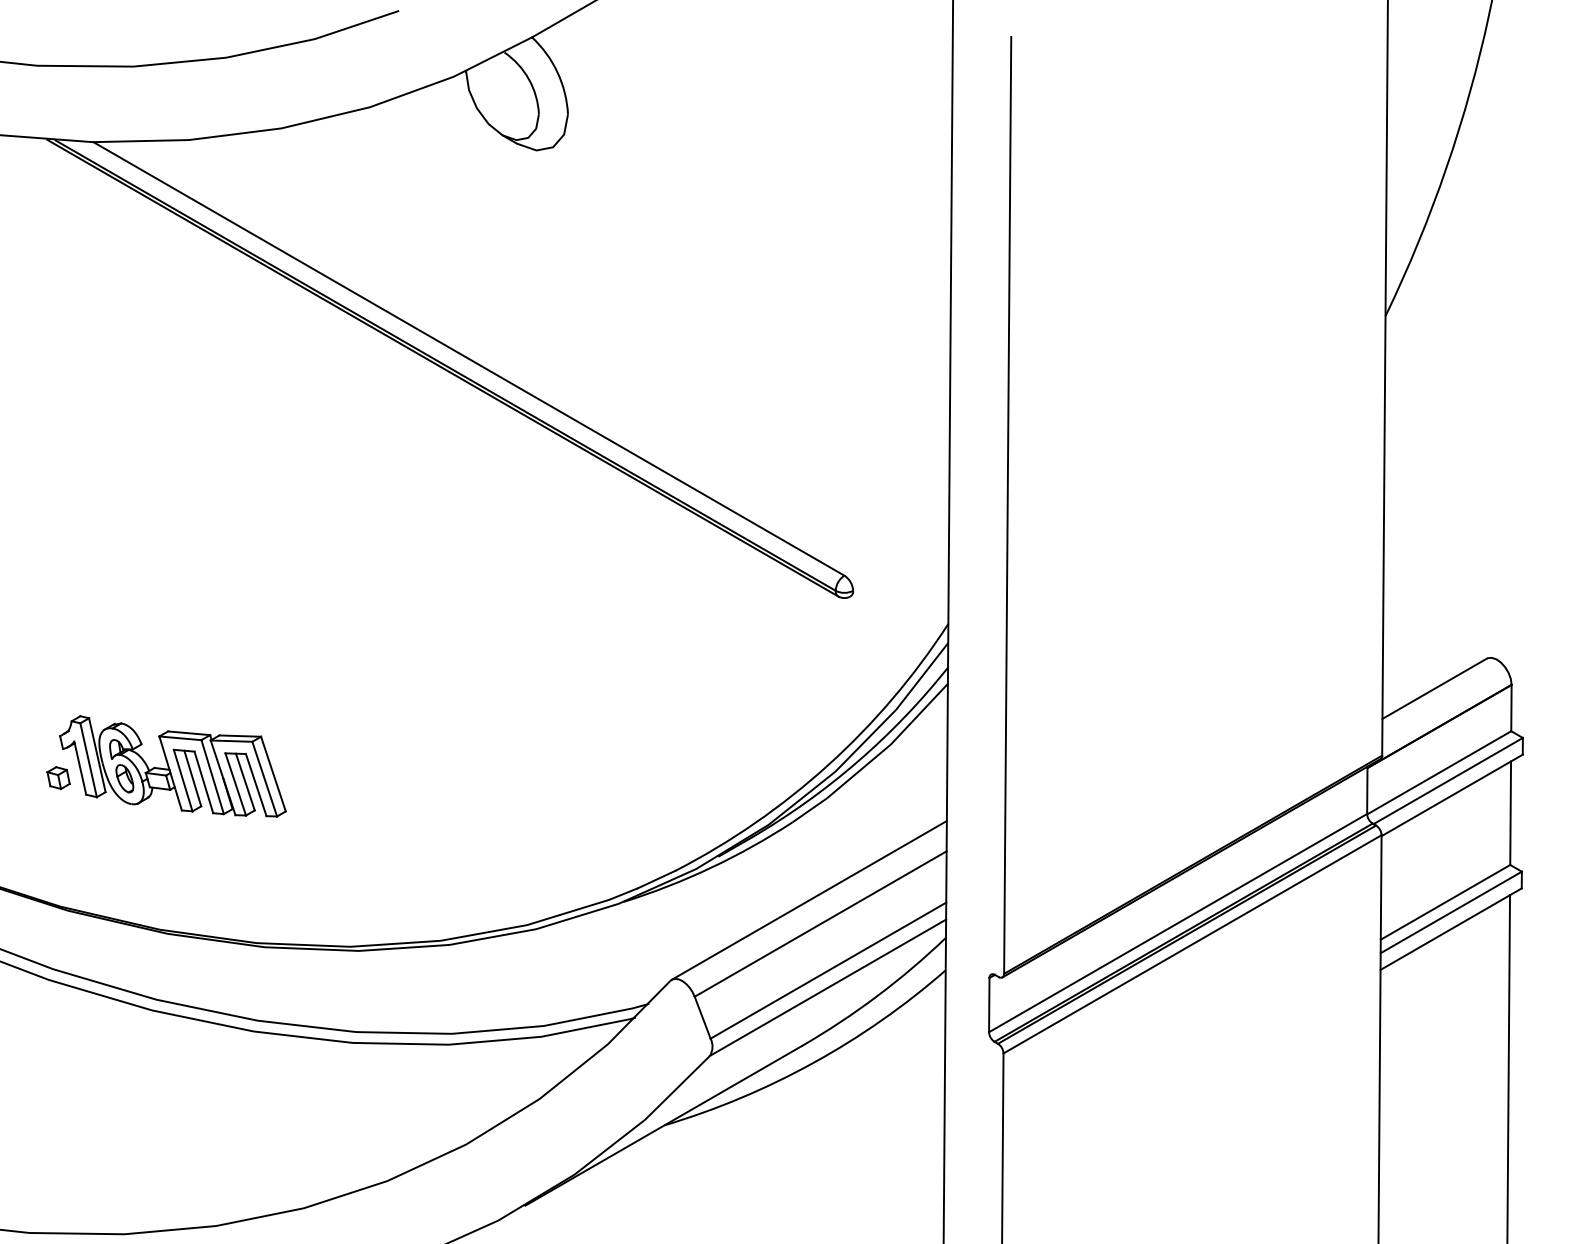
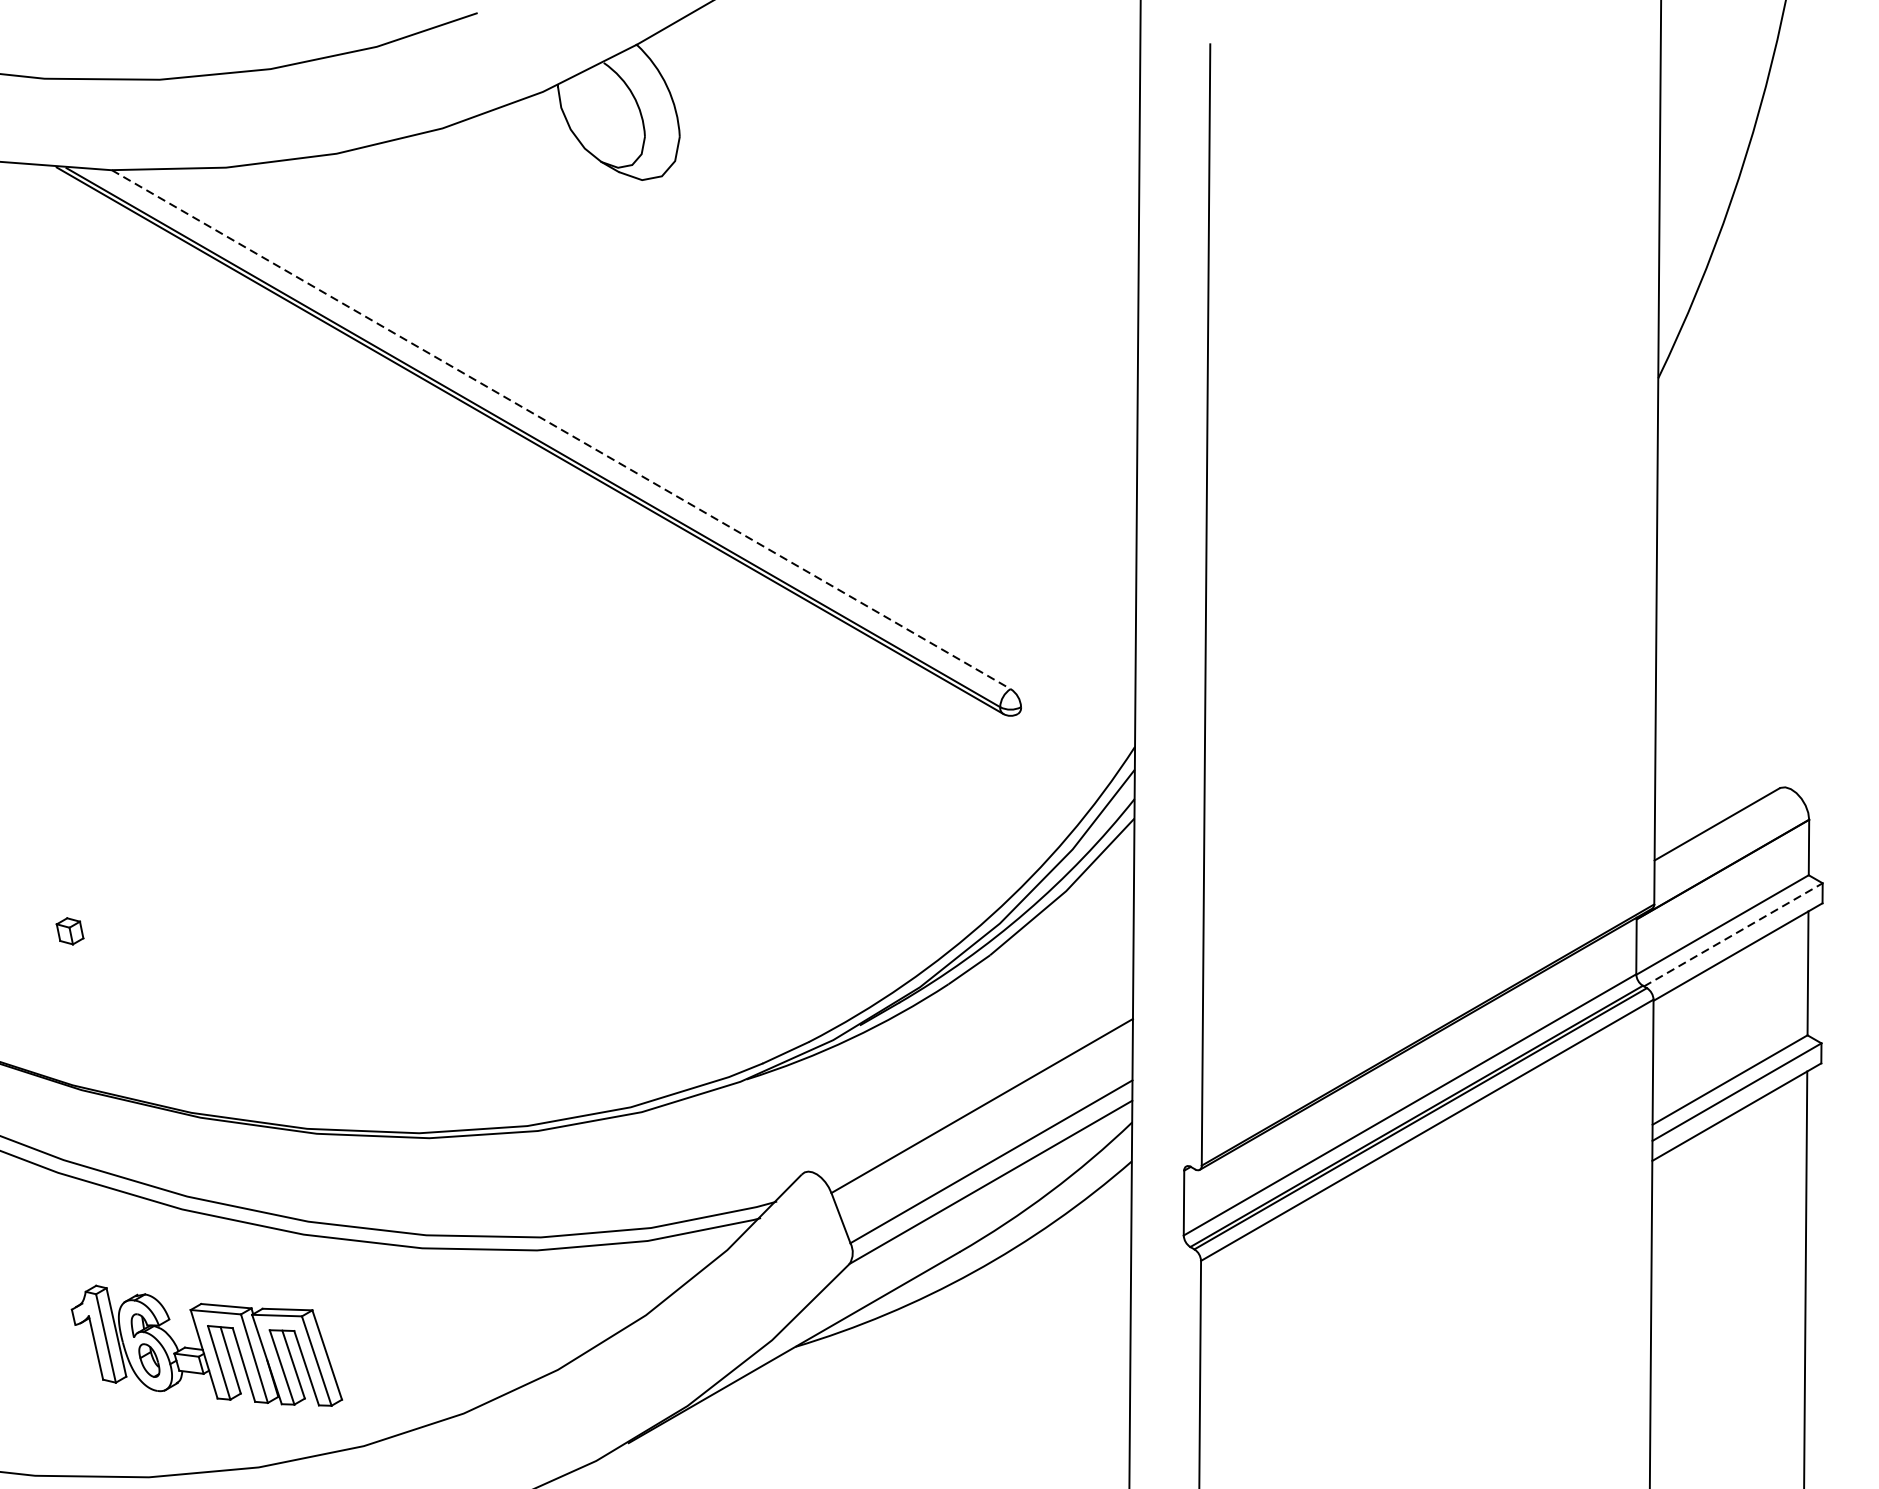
line: (468, 358) -> (560, 429), solid -> dashed
part: (172, 766) -> (206, 1345), moved
line: (1448, 780) -> (1733, 934), solid -> dashed
line: (808, 900) -> (967, 1077), removed

